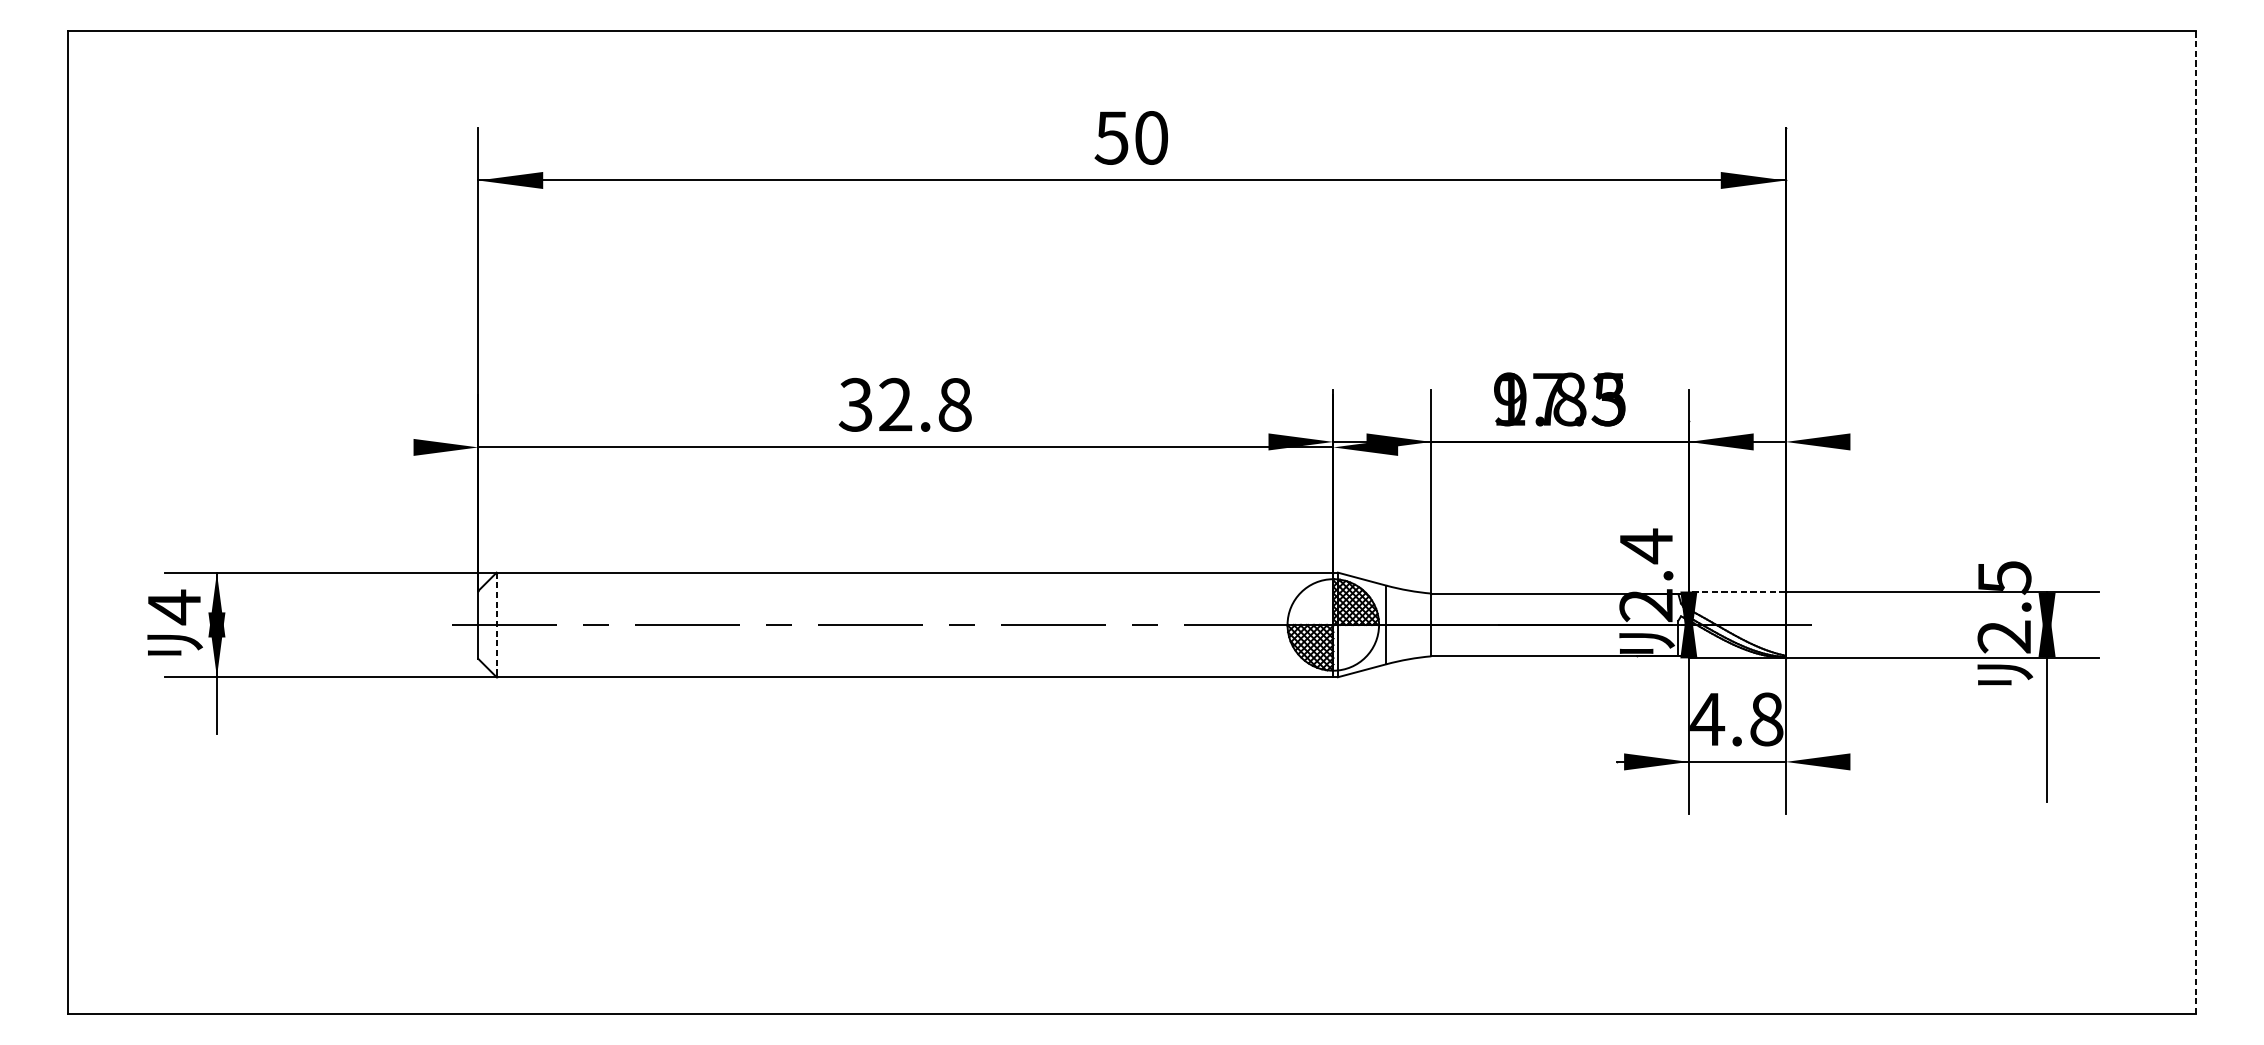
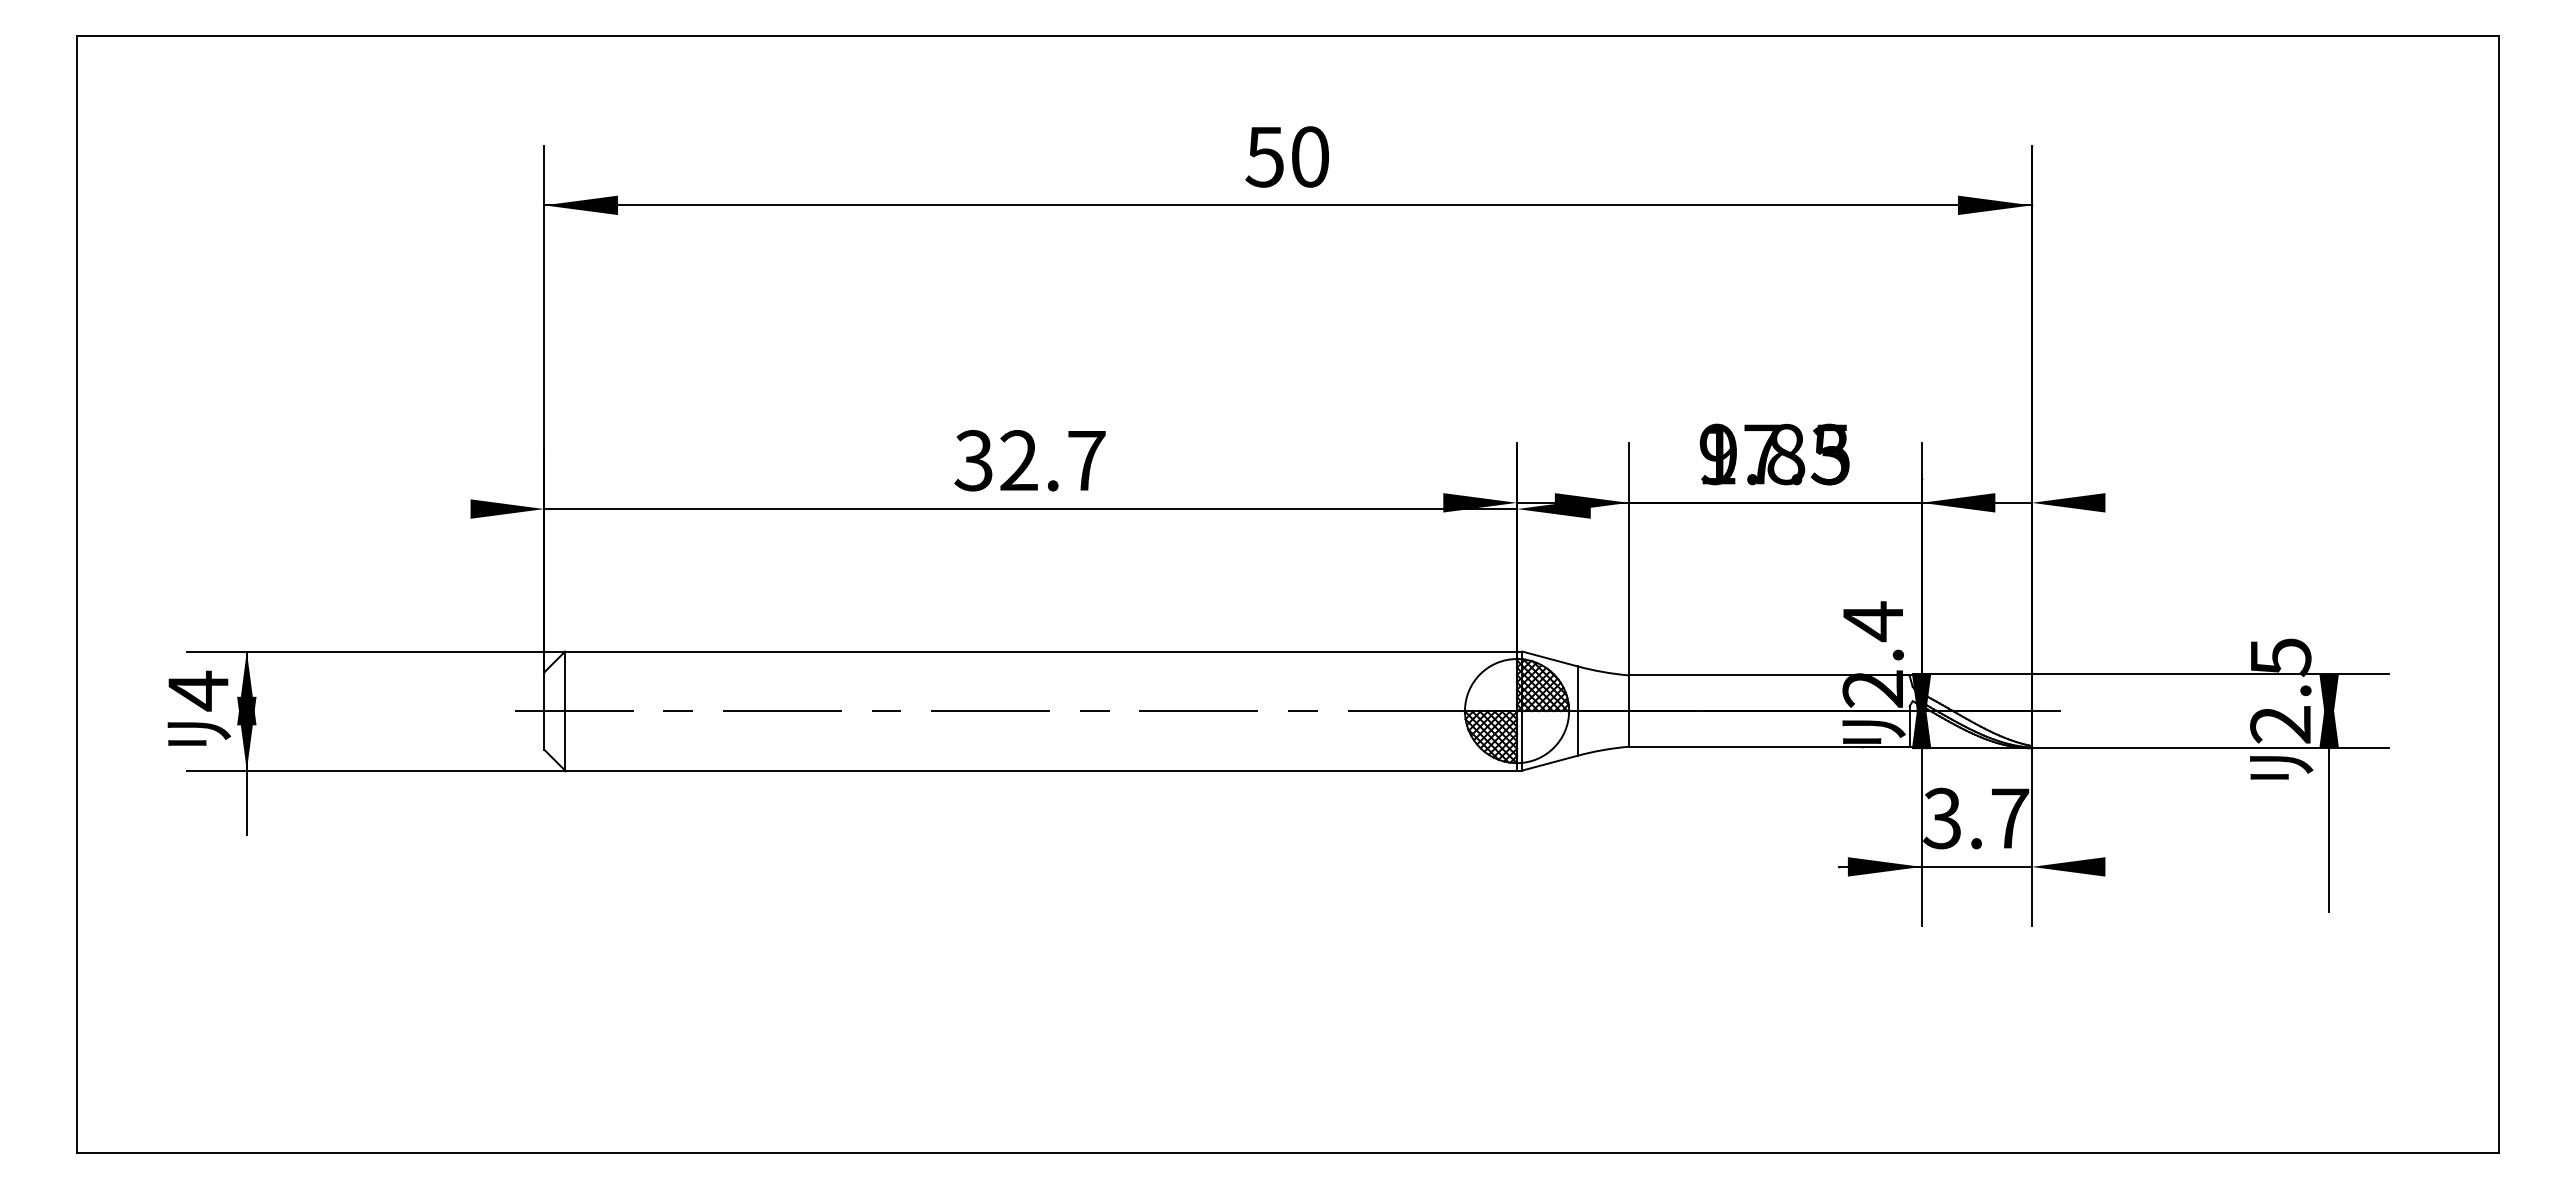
text: (954, 404) -> (1086, 460), 32.8 -> 32.7
line: (2195, 522) -> (2498, 594), dashed -> solid
line: (1737, 591) -> (1976, 673), dashed -> solid
line: (496, 625) -> (565, 711), dashed -> solid
text: (1737, 719) -> (1976, 818), 4.8 -> 3.7

